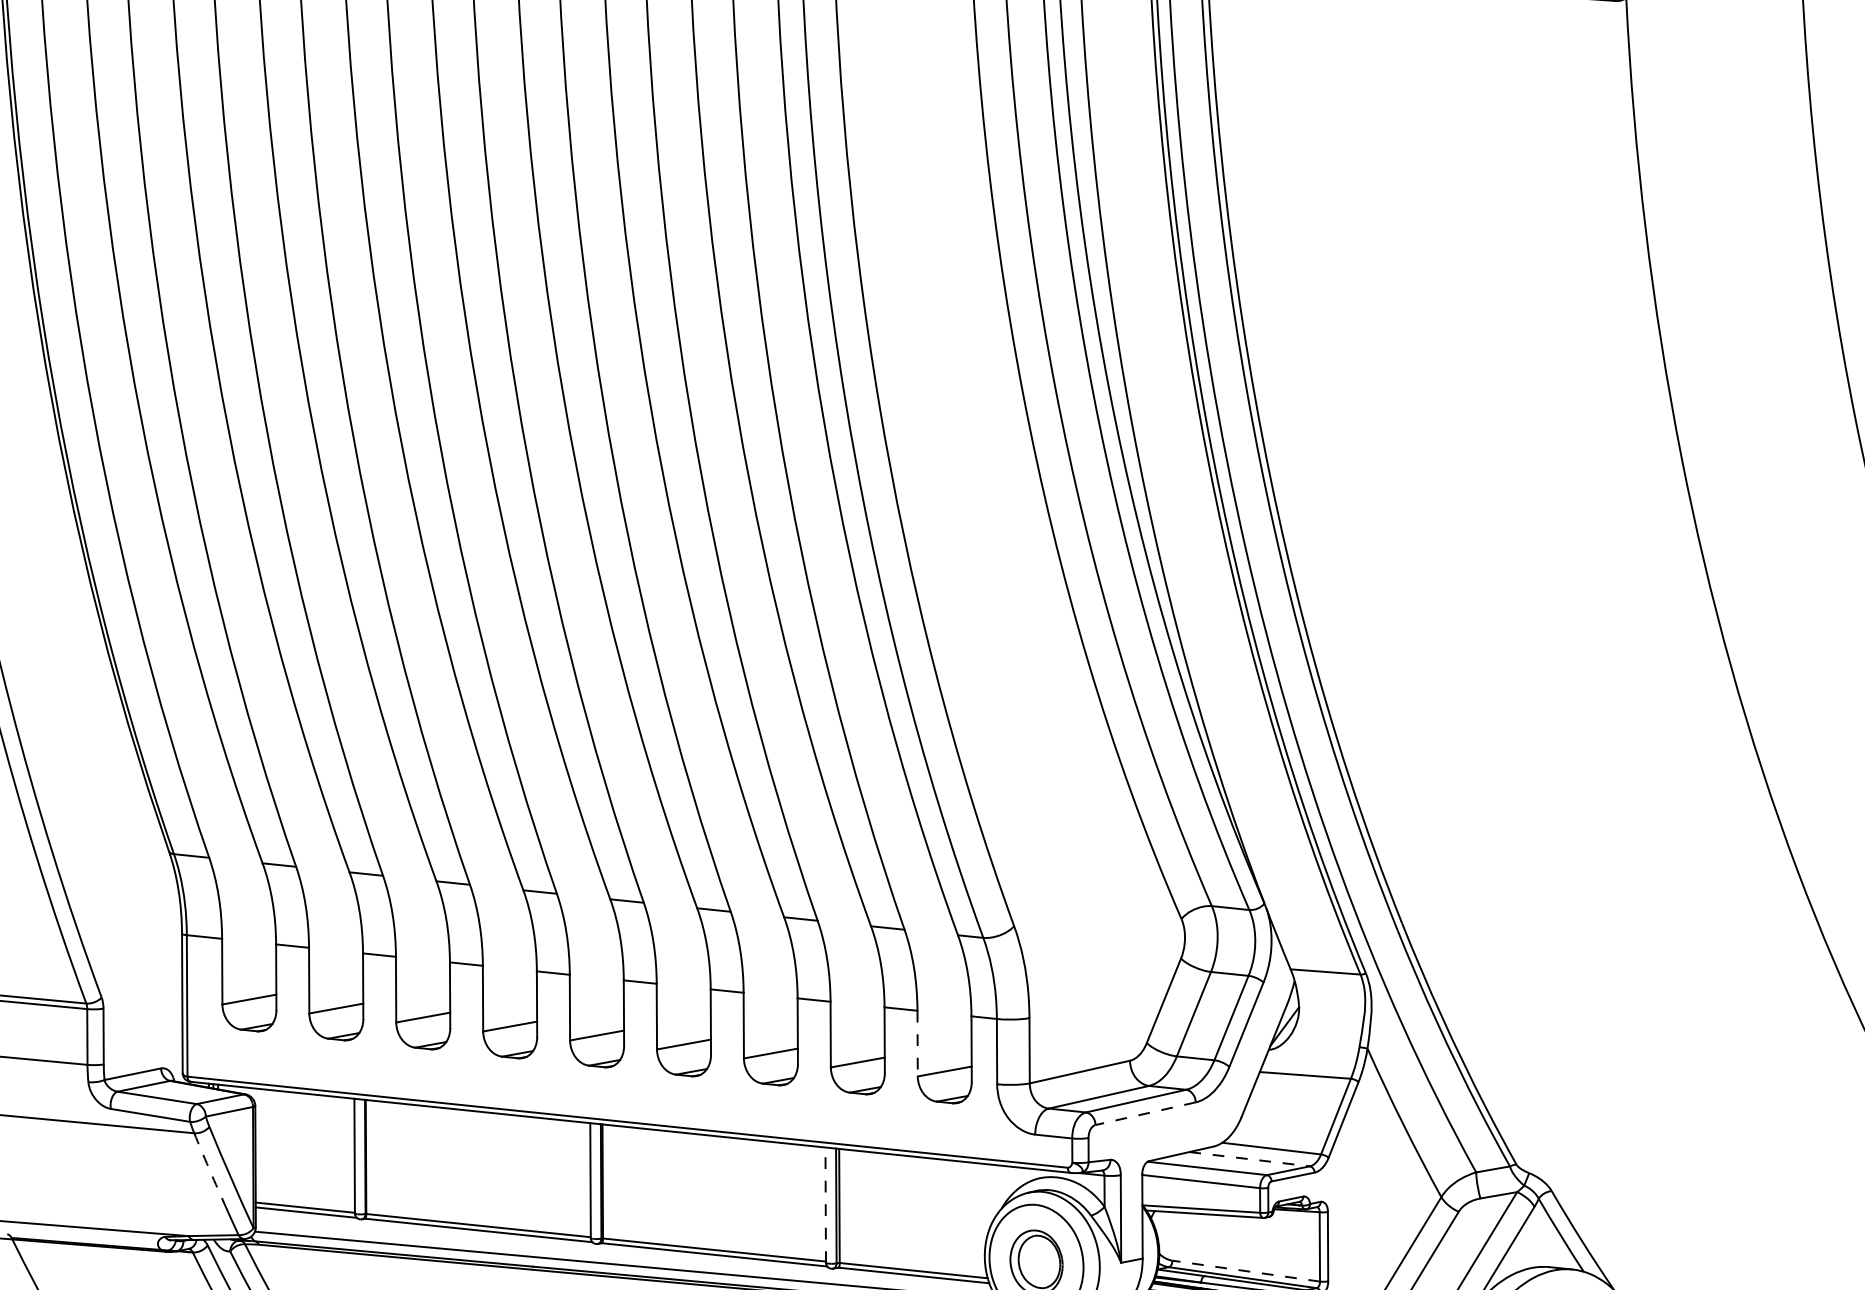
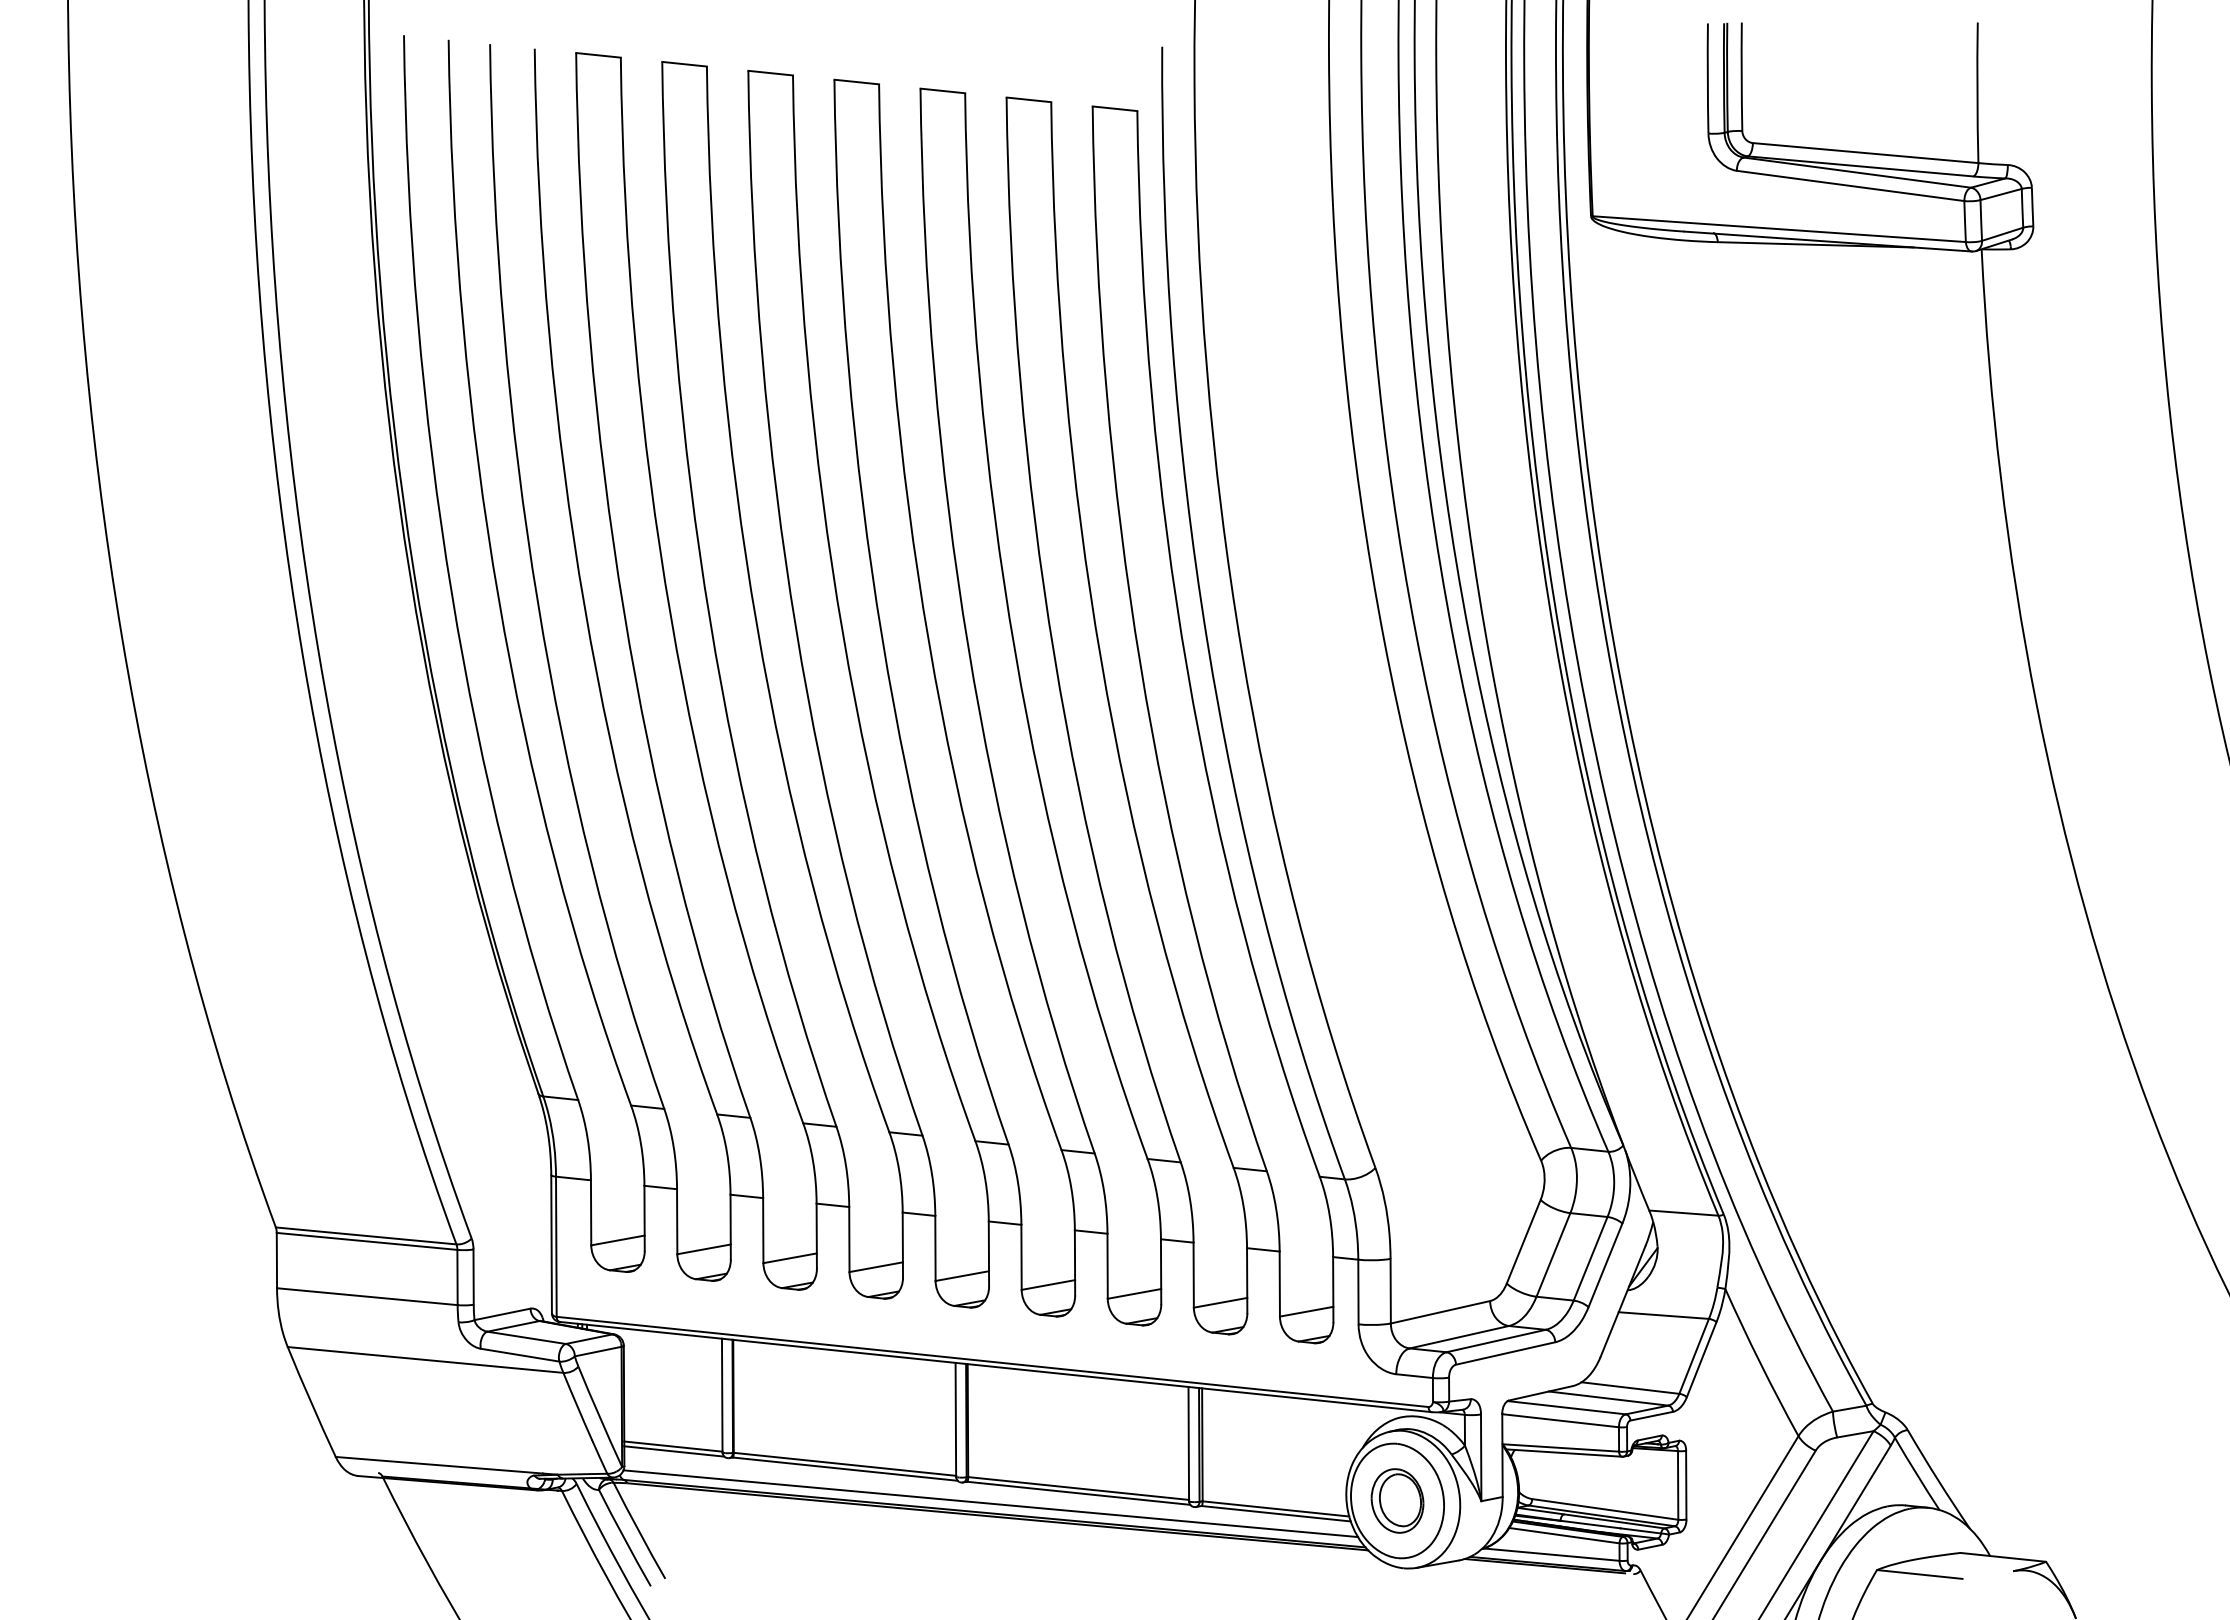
line: (917, 1044) -> (1279, 1284), dashed -> solid
line: (1145, 1113) -> (1505, 1353), dashed -> solid
line: (1250, 1159) -> (1609, 1398), dashed -> solid
arc: (208, 1167) -> (577, 1406), dashed -> solid
line: (825, 1204) -> (1188, 1443), dashed -> solid
line: (1246, 1271) -> (1605, 1509), dashed -> solid

